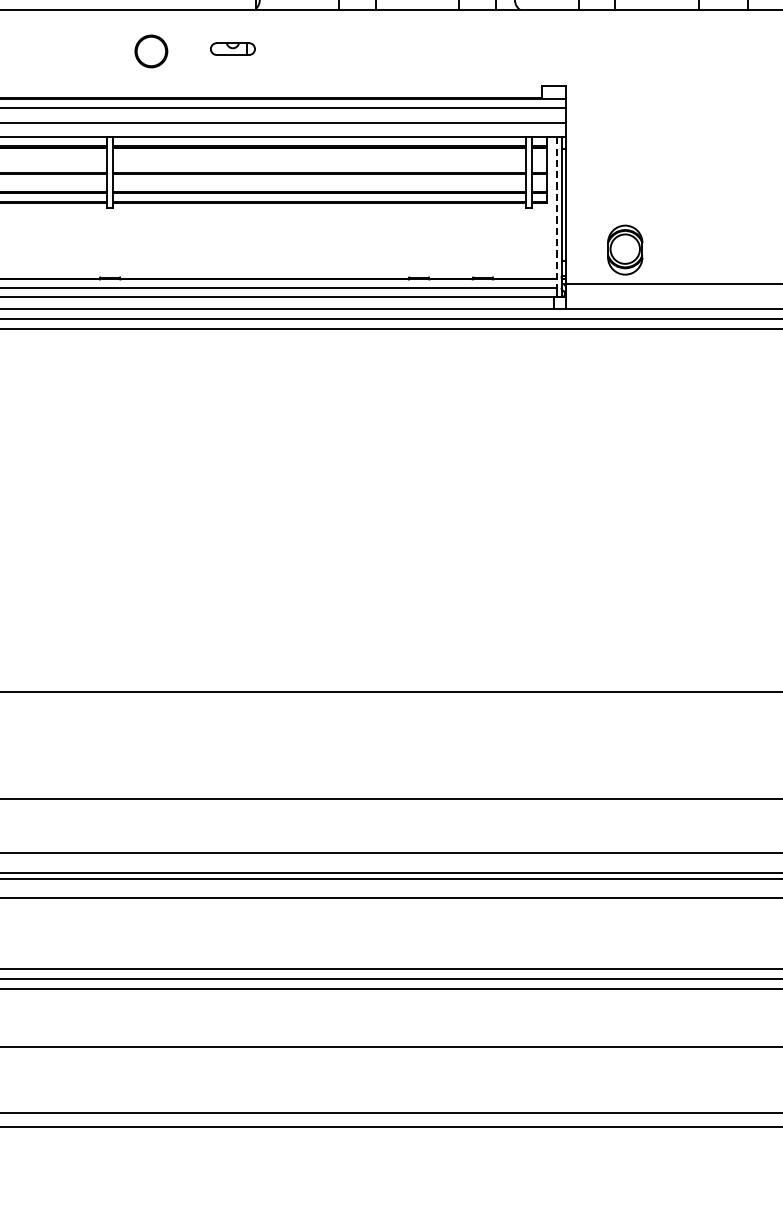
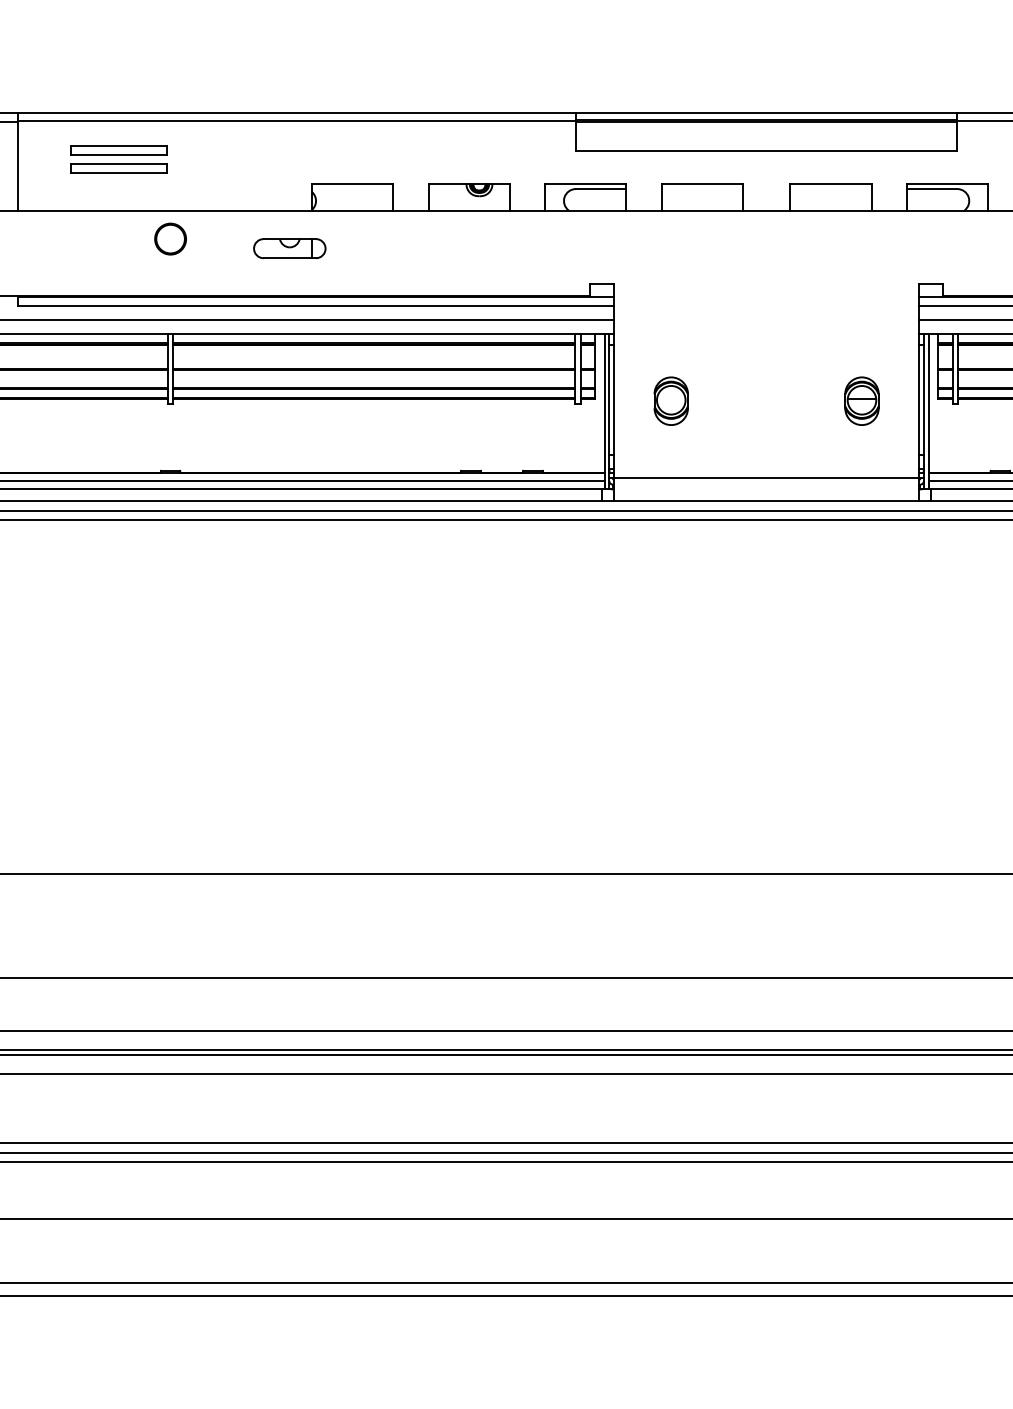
part: (232, 48) -> (289, 248), size x1.67
part: (151, 50) -> (170, 238), moved
line: (556, 217) -> (604, 412), dashed -> solid
part: (624, 249) -> (670, 400), moved

